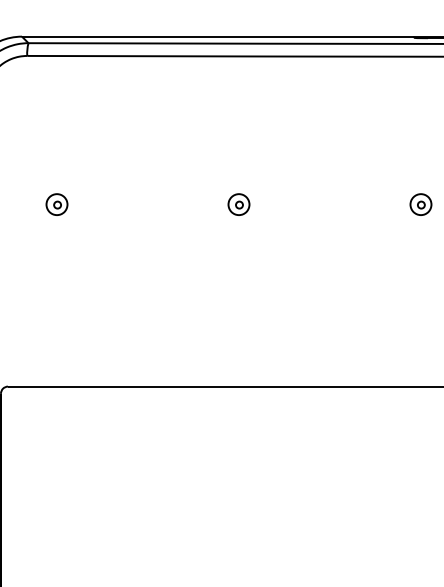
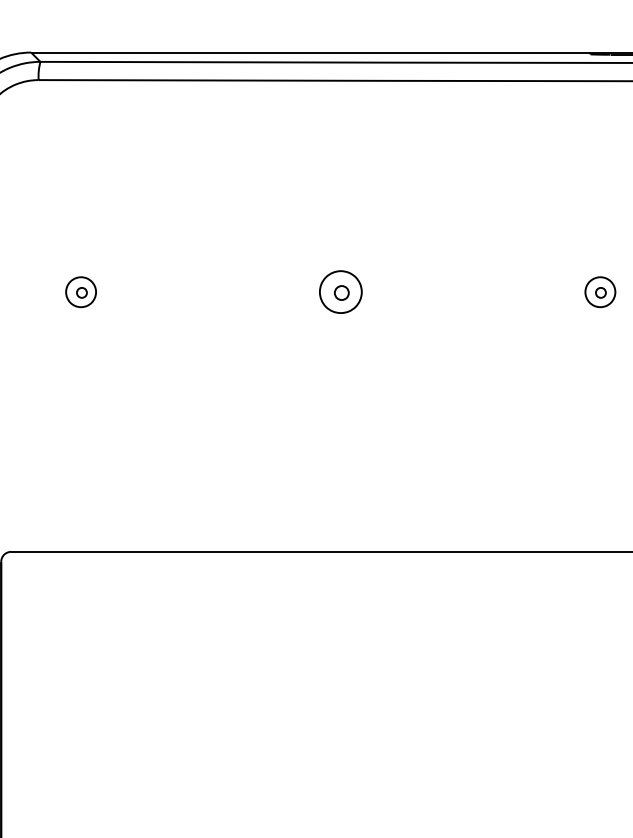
part: (238, 204) -> (340, 292), size x1.4

